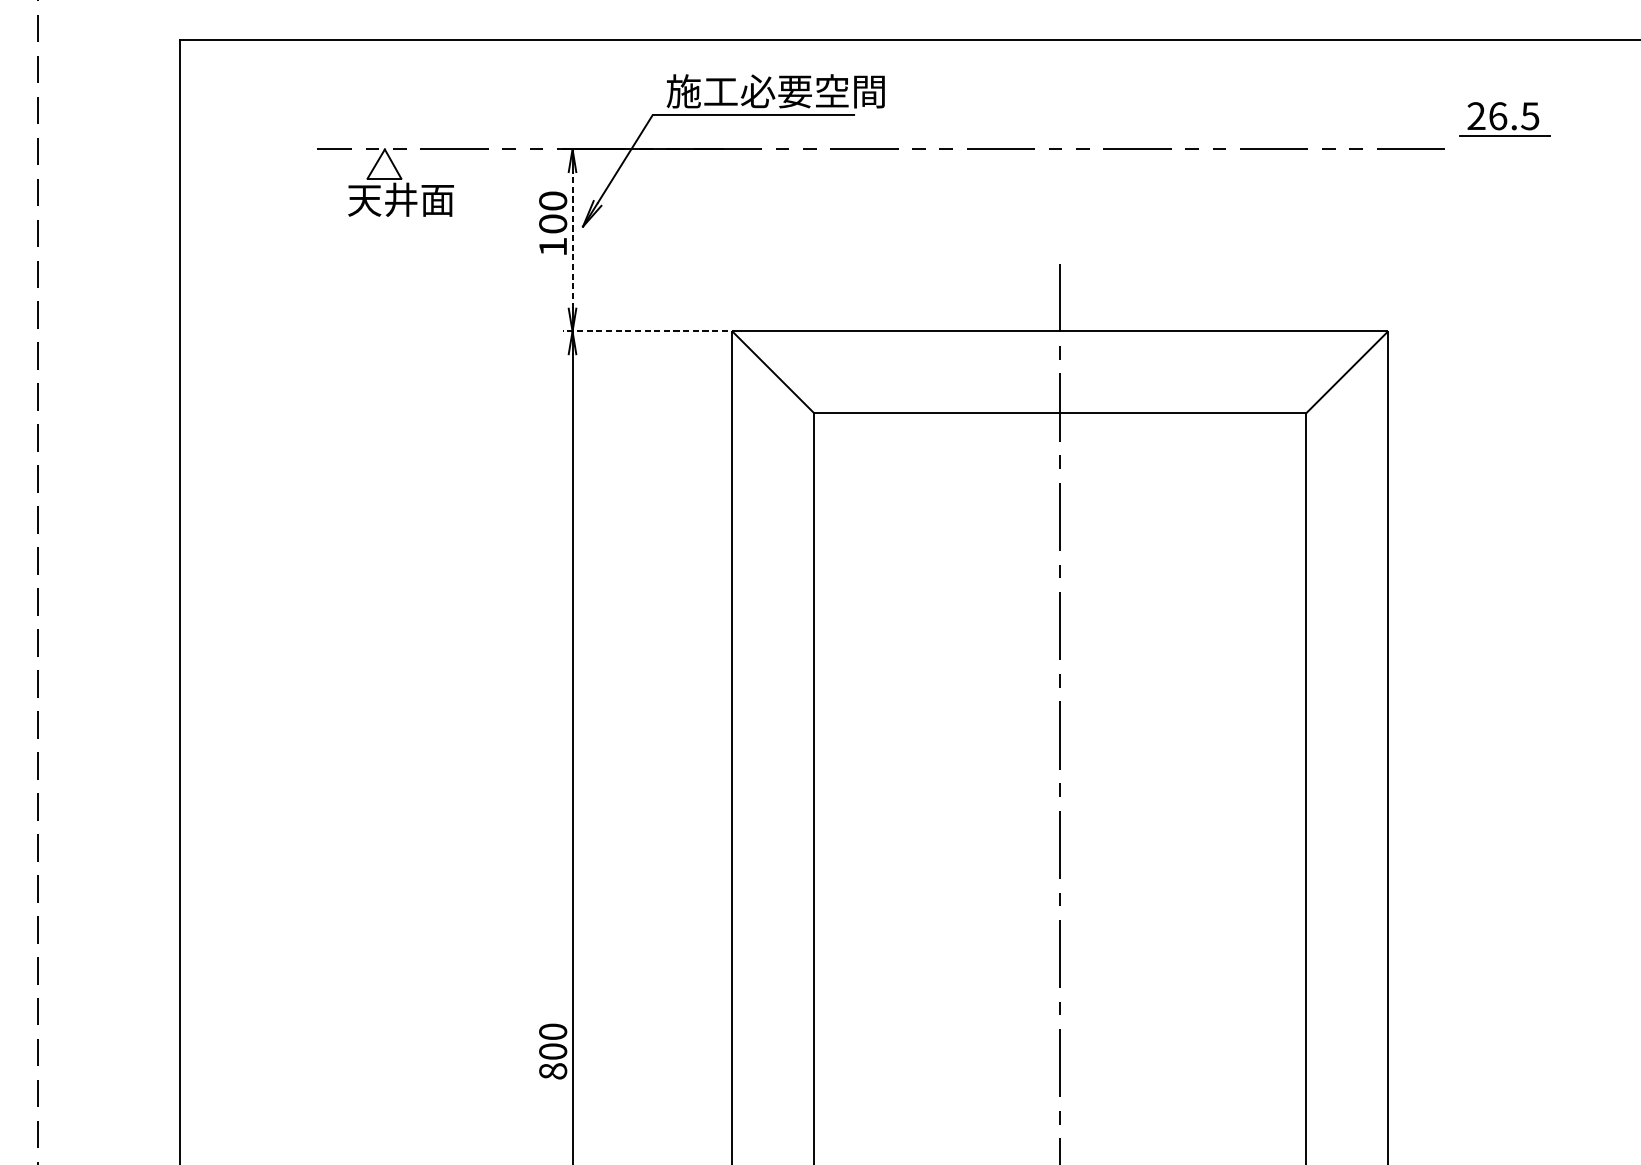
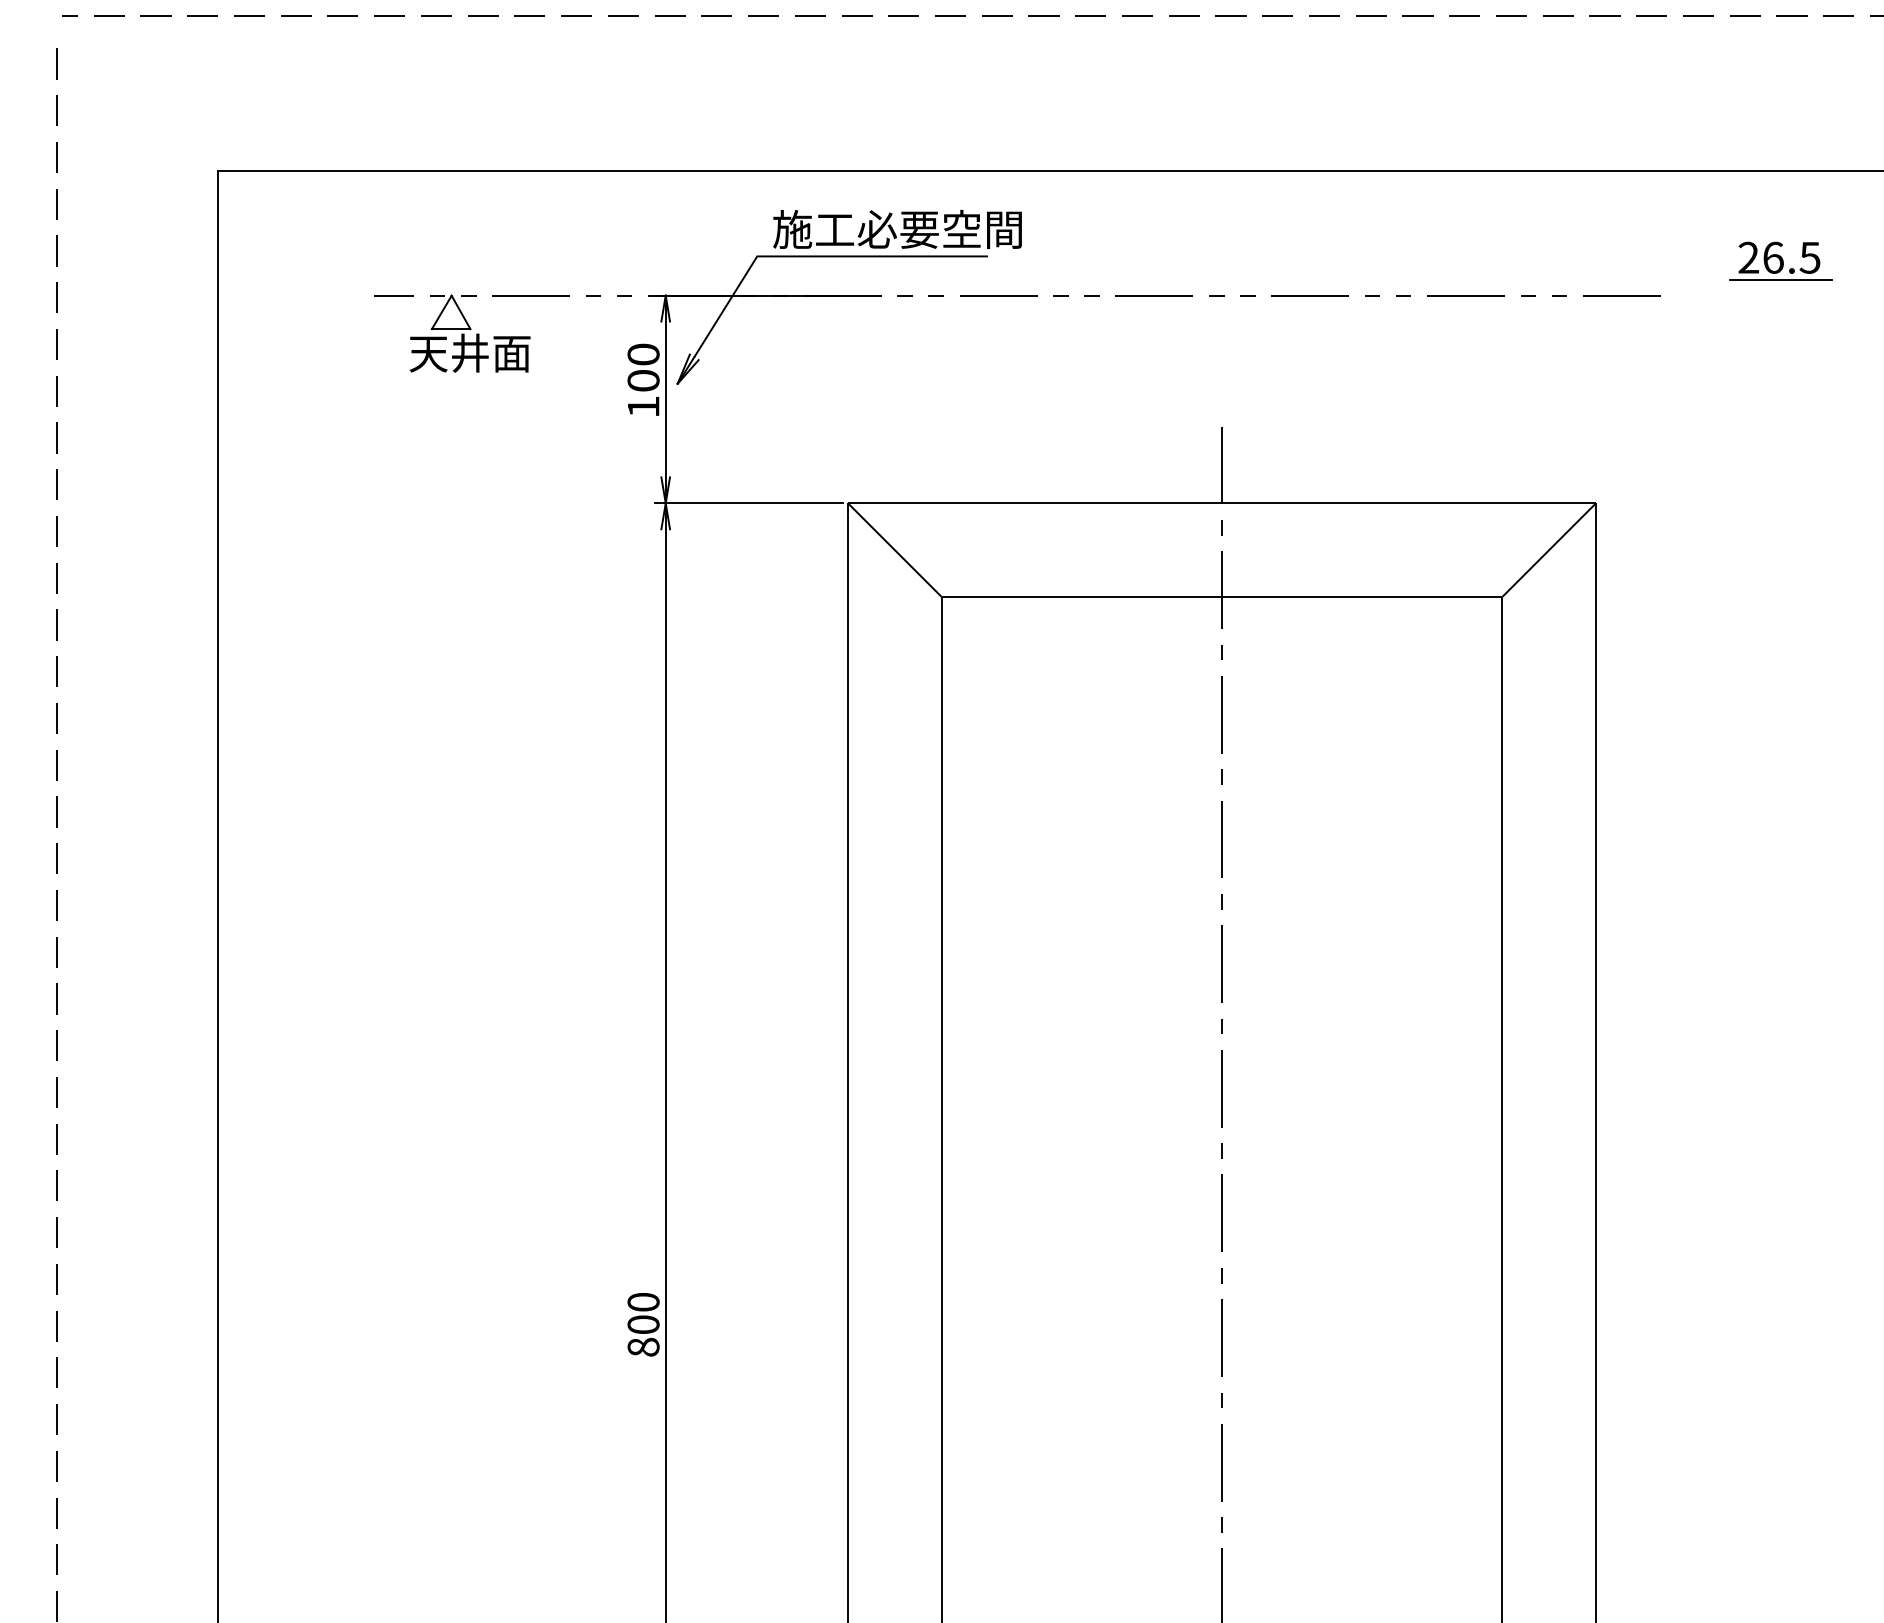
part: (1504, 118) -> (1780, 260), moved
line: (572, 240) -> (665, 399), dashed -> solid
line: (645, 331) -> (749, 503), dashed -> solid

